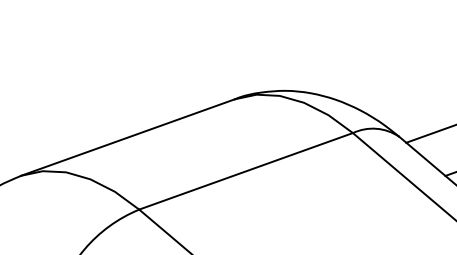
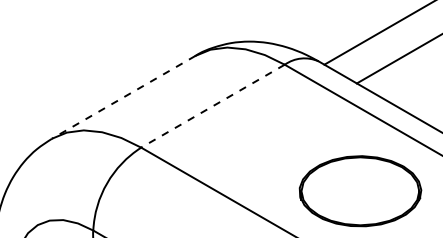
line: (127, 137) -> (123, 97), solid -> dashed
line: (245, 171) -> (212, 106), solid -> dashed

